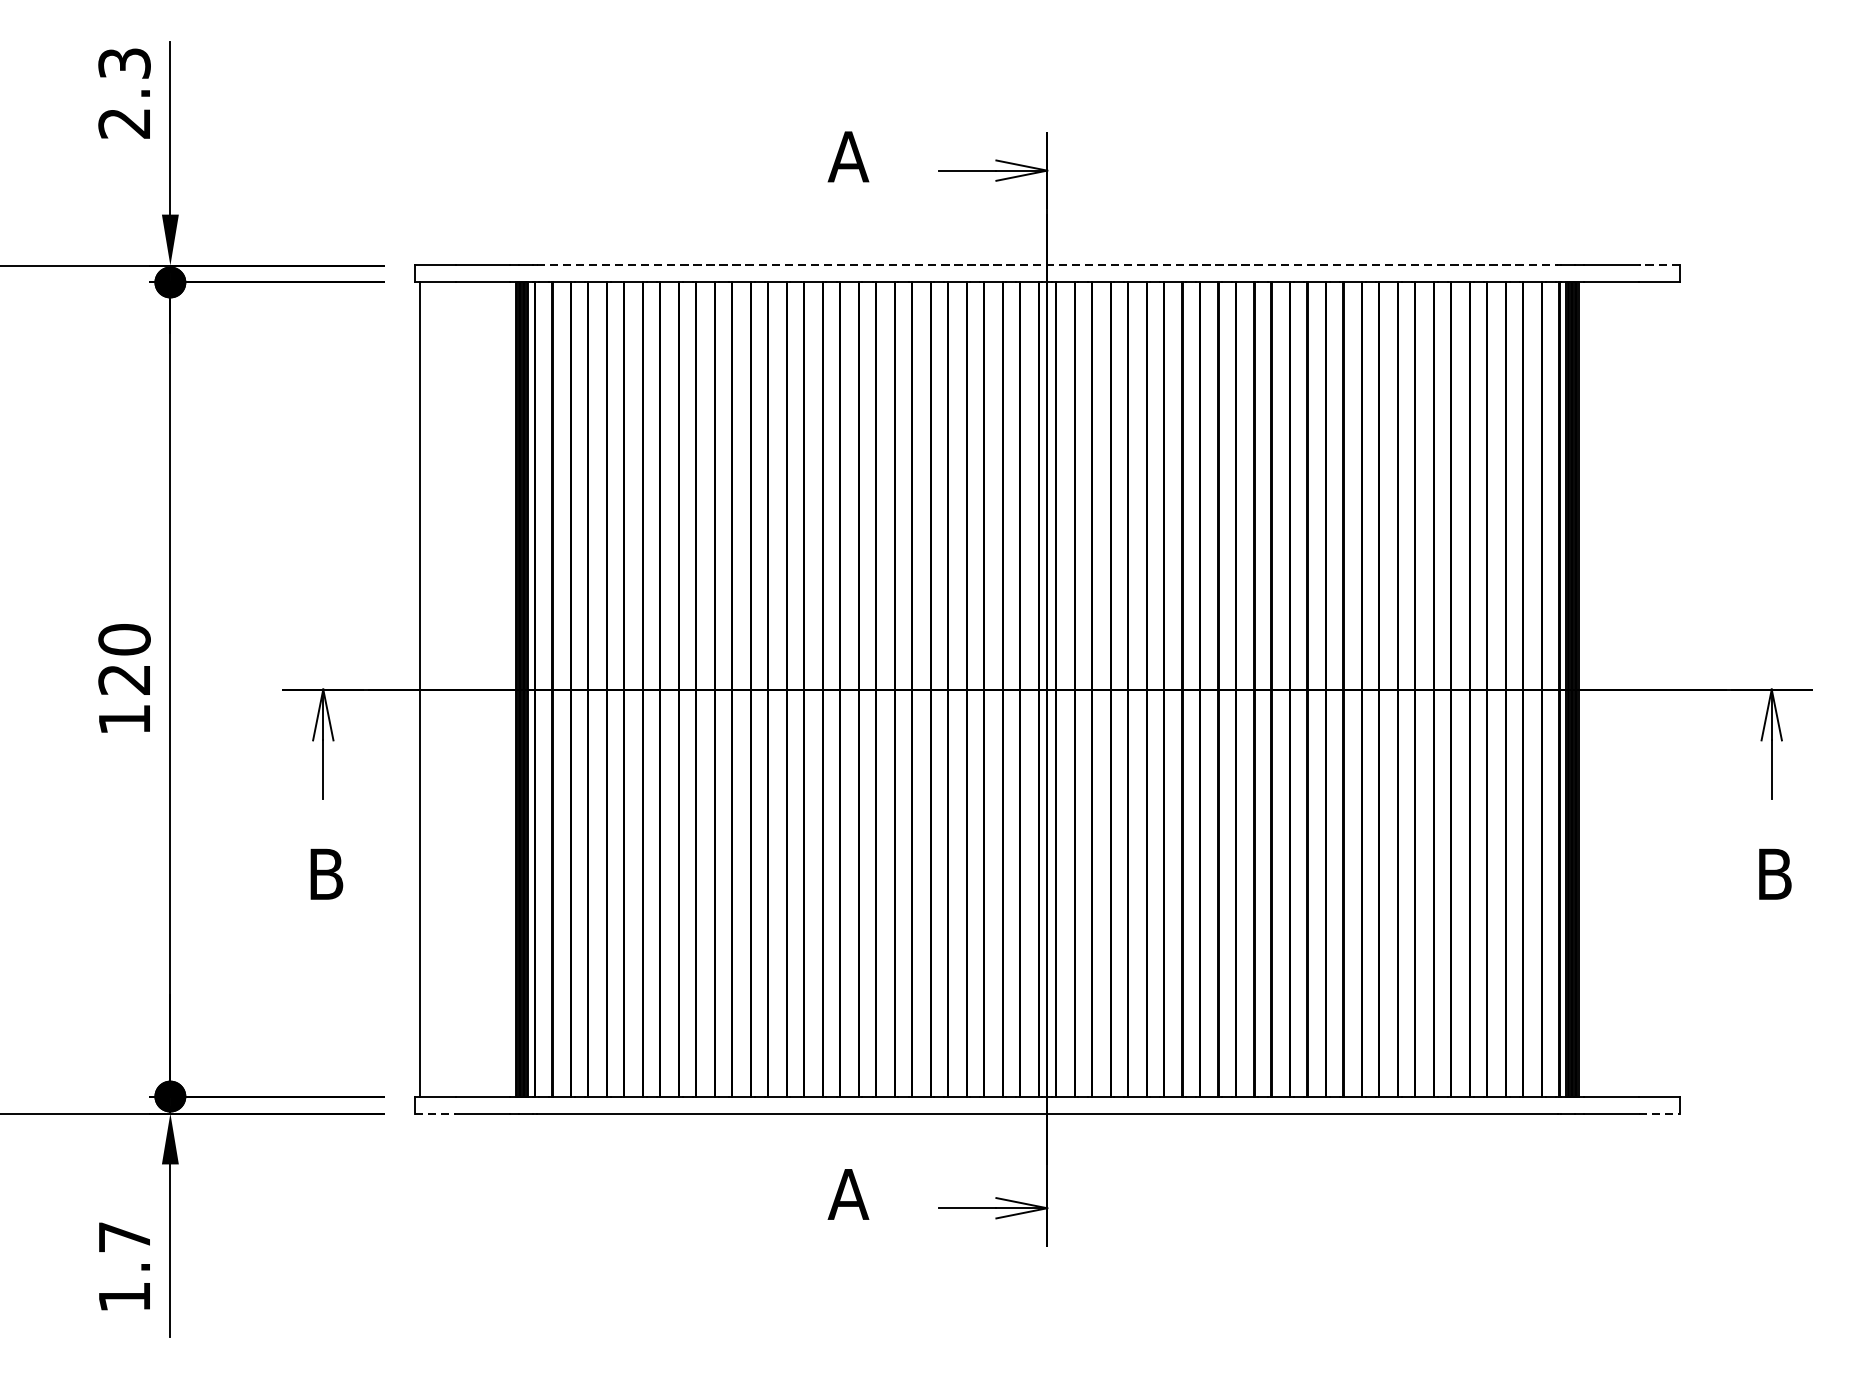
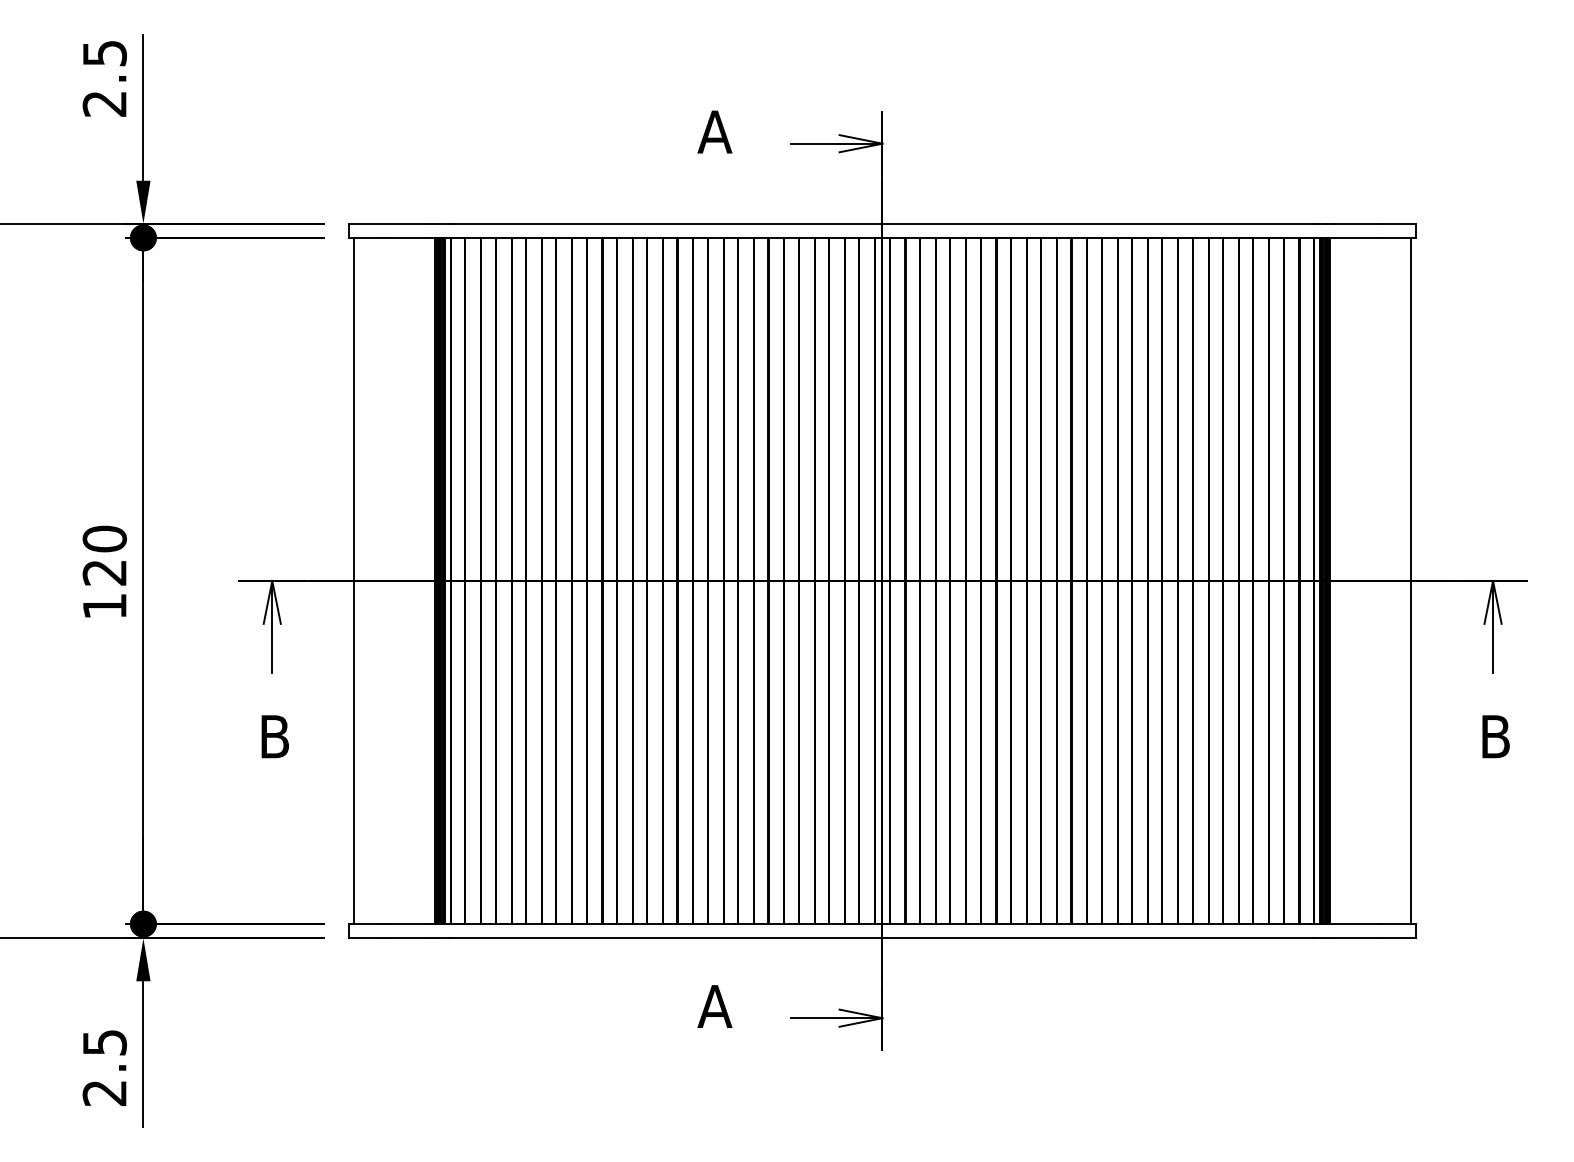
text: (124, 62) -> (104, 52), 2.3 -> 2.5
line: (1047, 265) -> (882, 223), dashed -> solid
line: (1658, 265) -> (1397, 223), dashed -> solid
line: (1674, 688) -> (1411, 580), added
line: (435, 1113) -> (366, 938), dashed -> solid
line: (1659, 1113) -> (1398, 938), dashed -> solid
text: (124, 1267) -> (104, 1068), 1.7 -> 2.5

